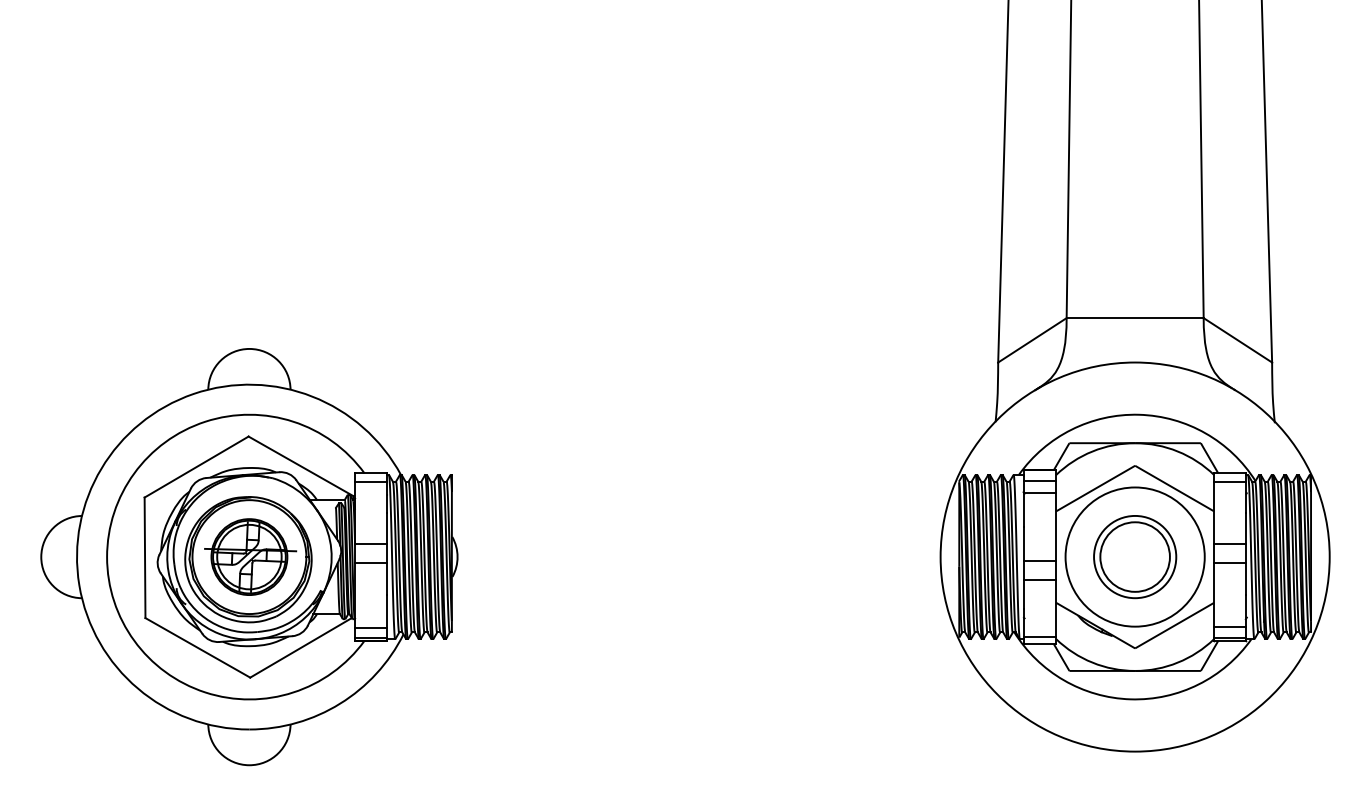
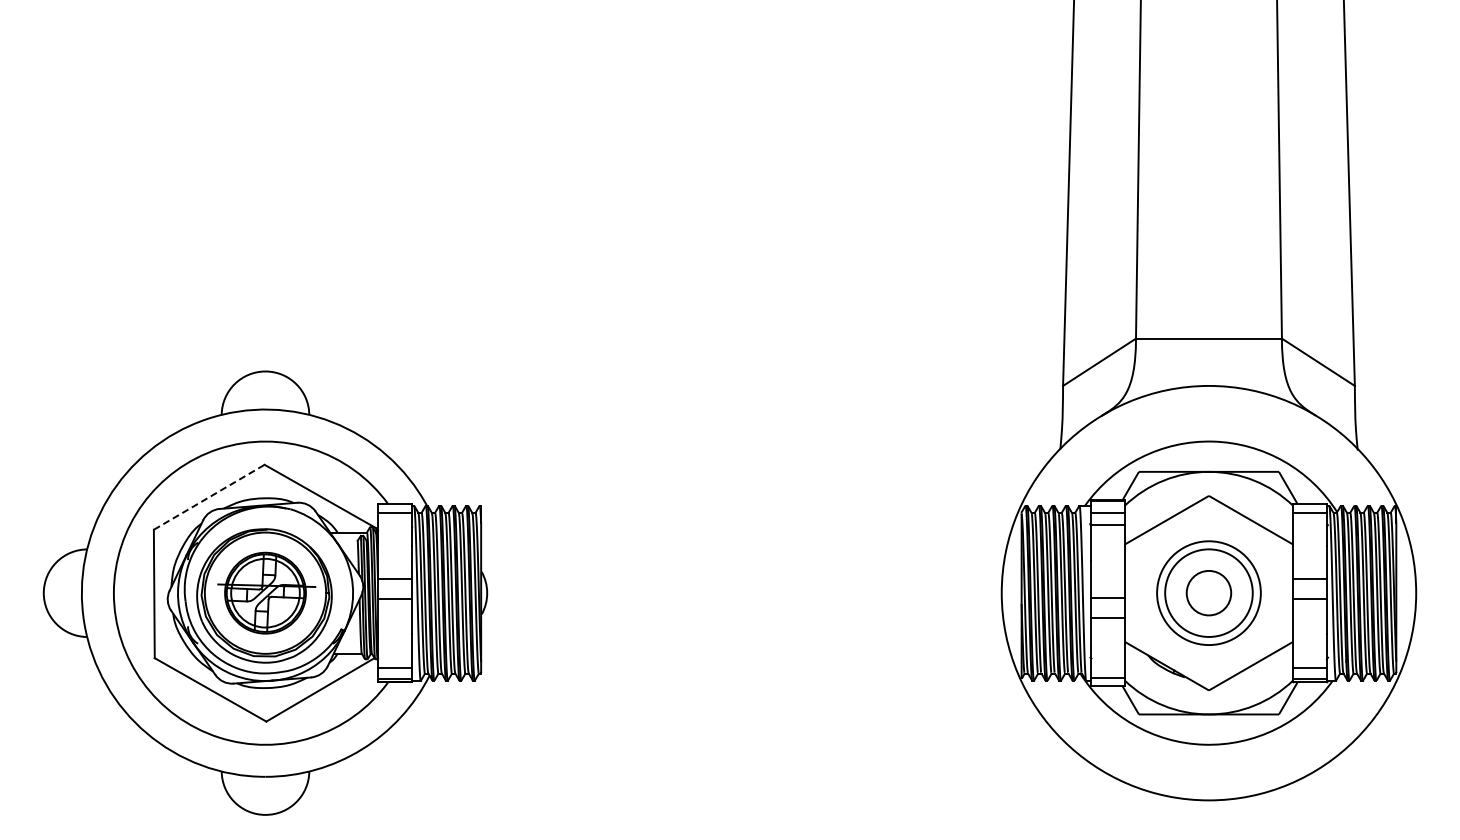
line: (196, 467) -> (209, 497), solid -> dashed
circle: (1134, 557) -> (1208, 593), size x0.6
circle: (1134, 557) -> (1208, 593), size x0.7

